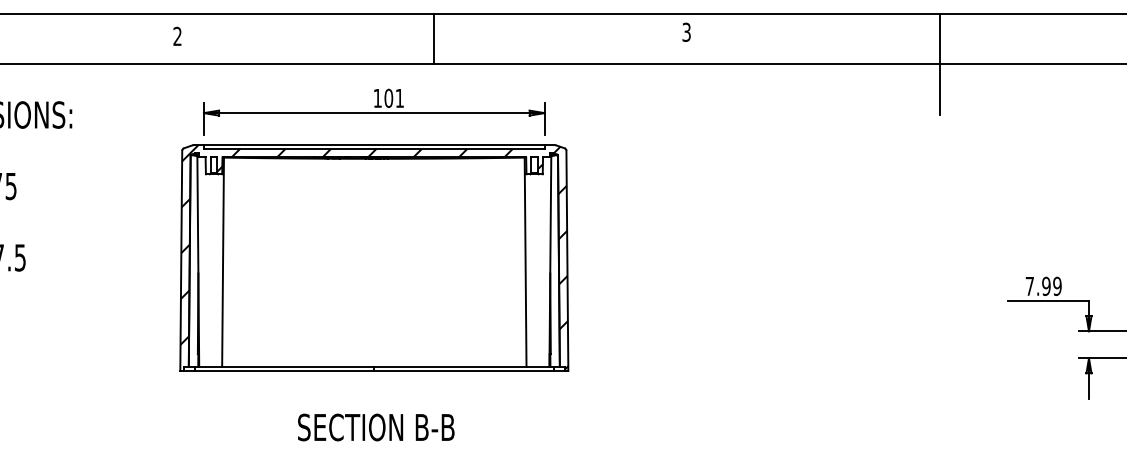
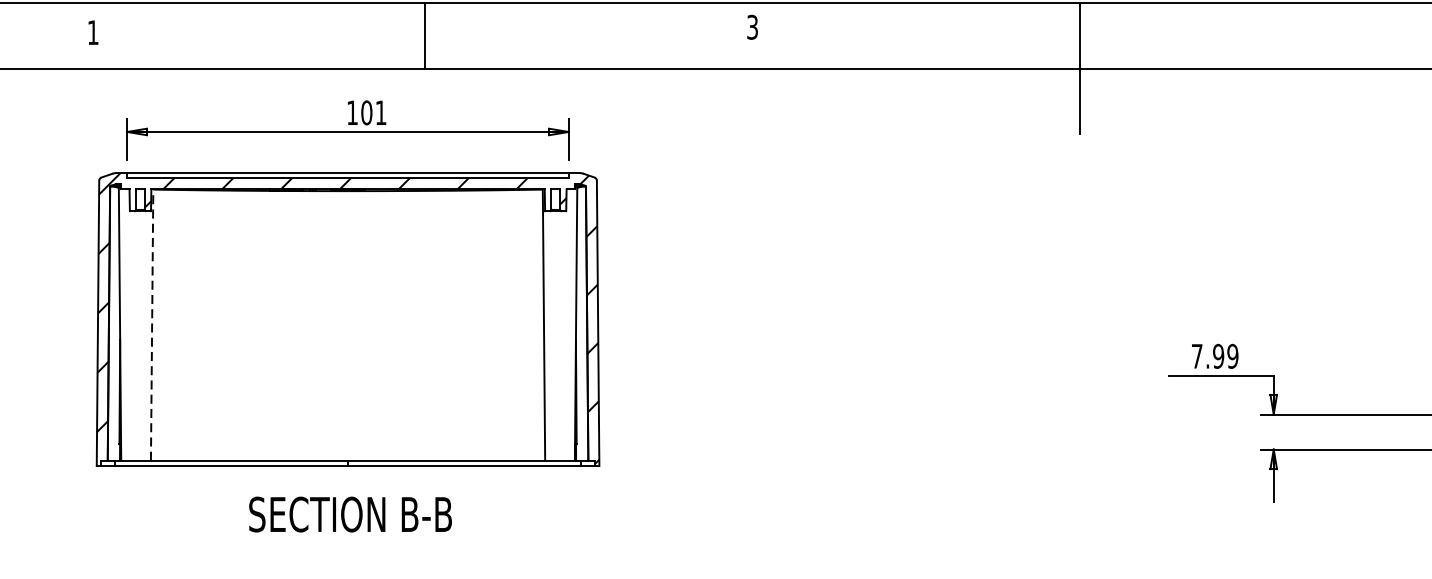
text: (177, 35) -> (93, 31), 2 -> 1
line: (223, 262) -> (152, 325), solid -> dashed
text: (376, 427) -> (350, 514), moved

